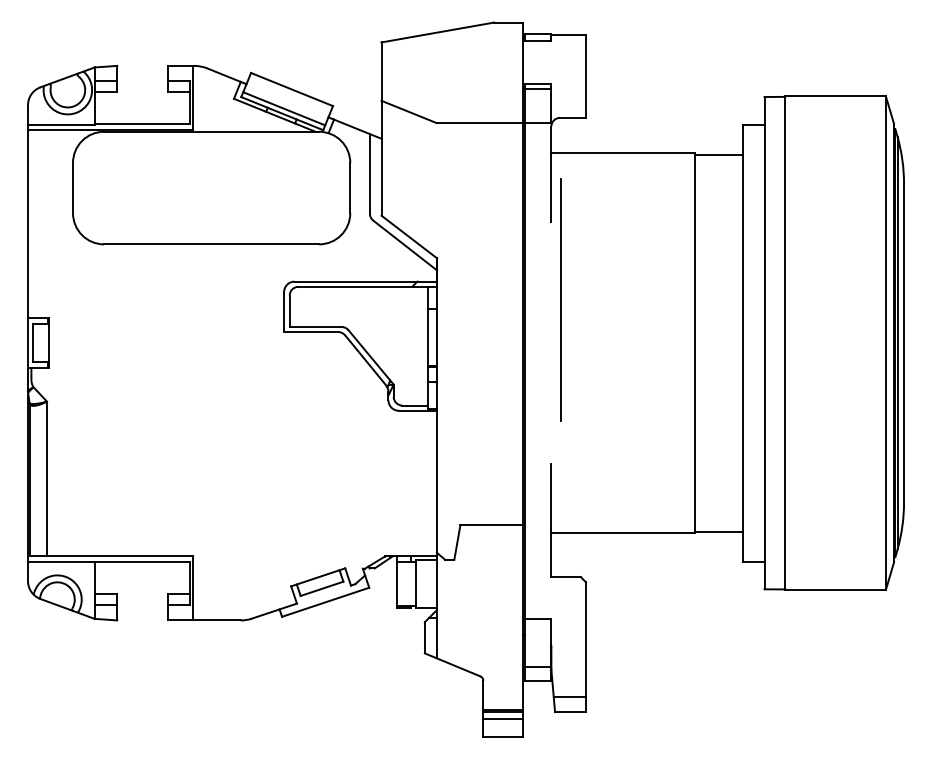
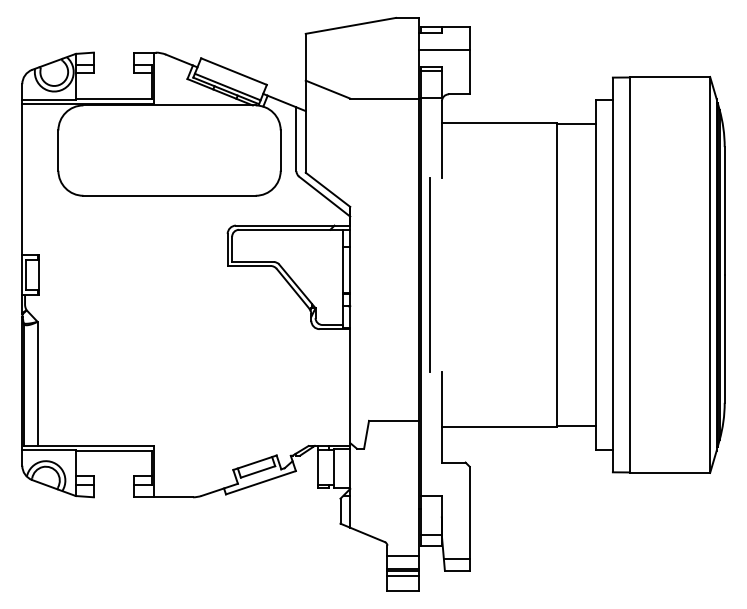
line: (554, 62) -> (444, 49), added
line: (560, 299) -> (429, 274), moved
line: (503, 693) -> (403, 555), added

